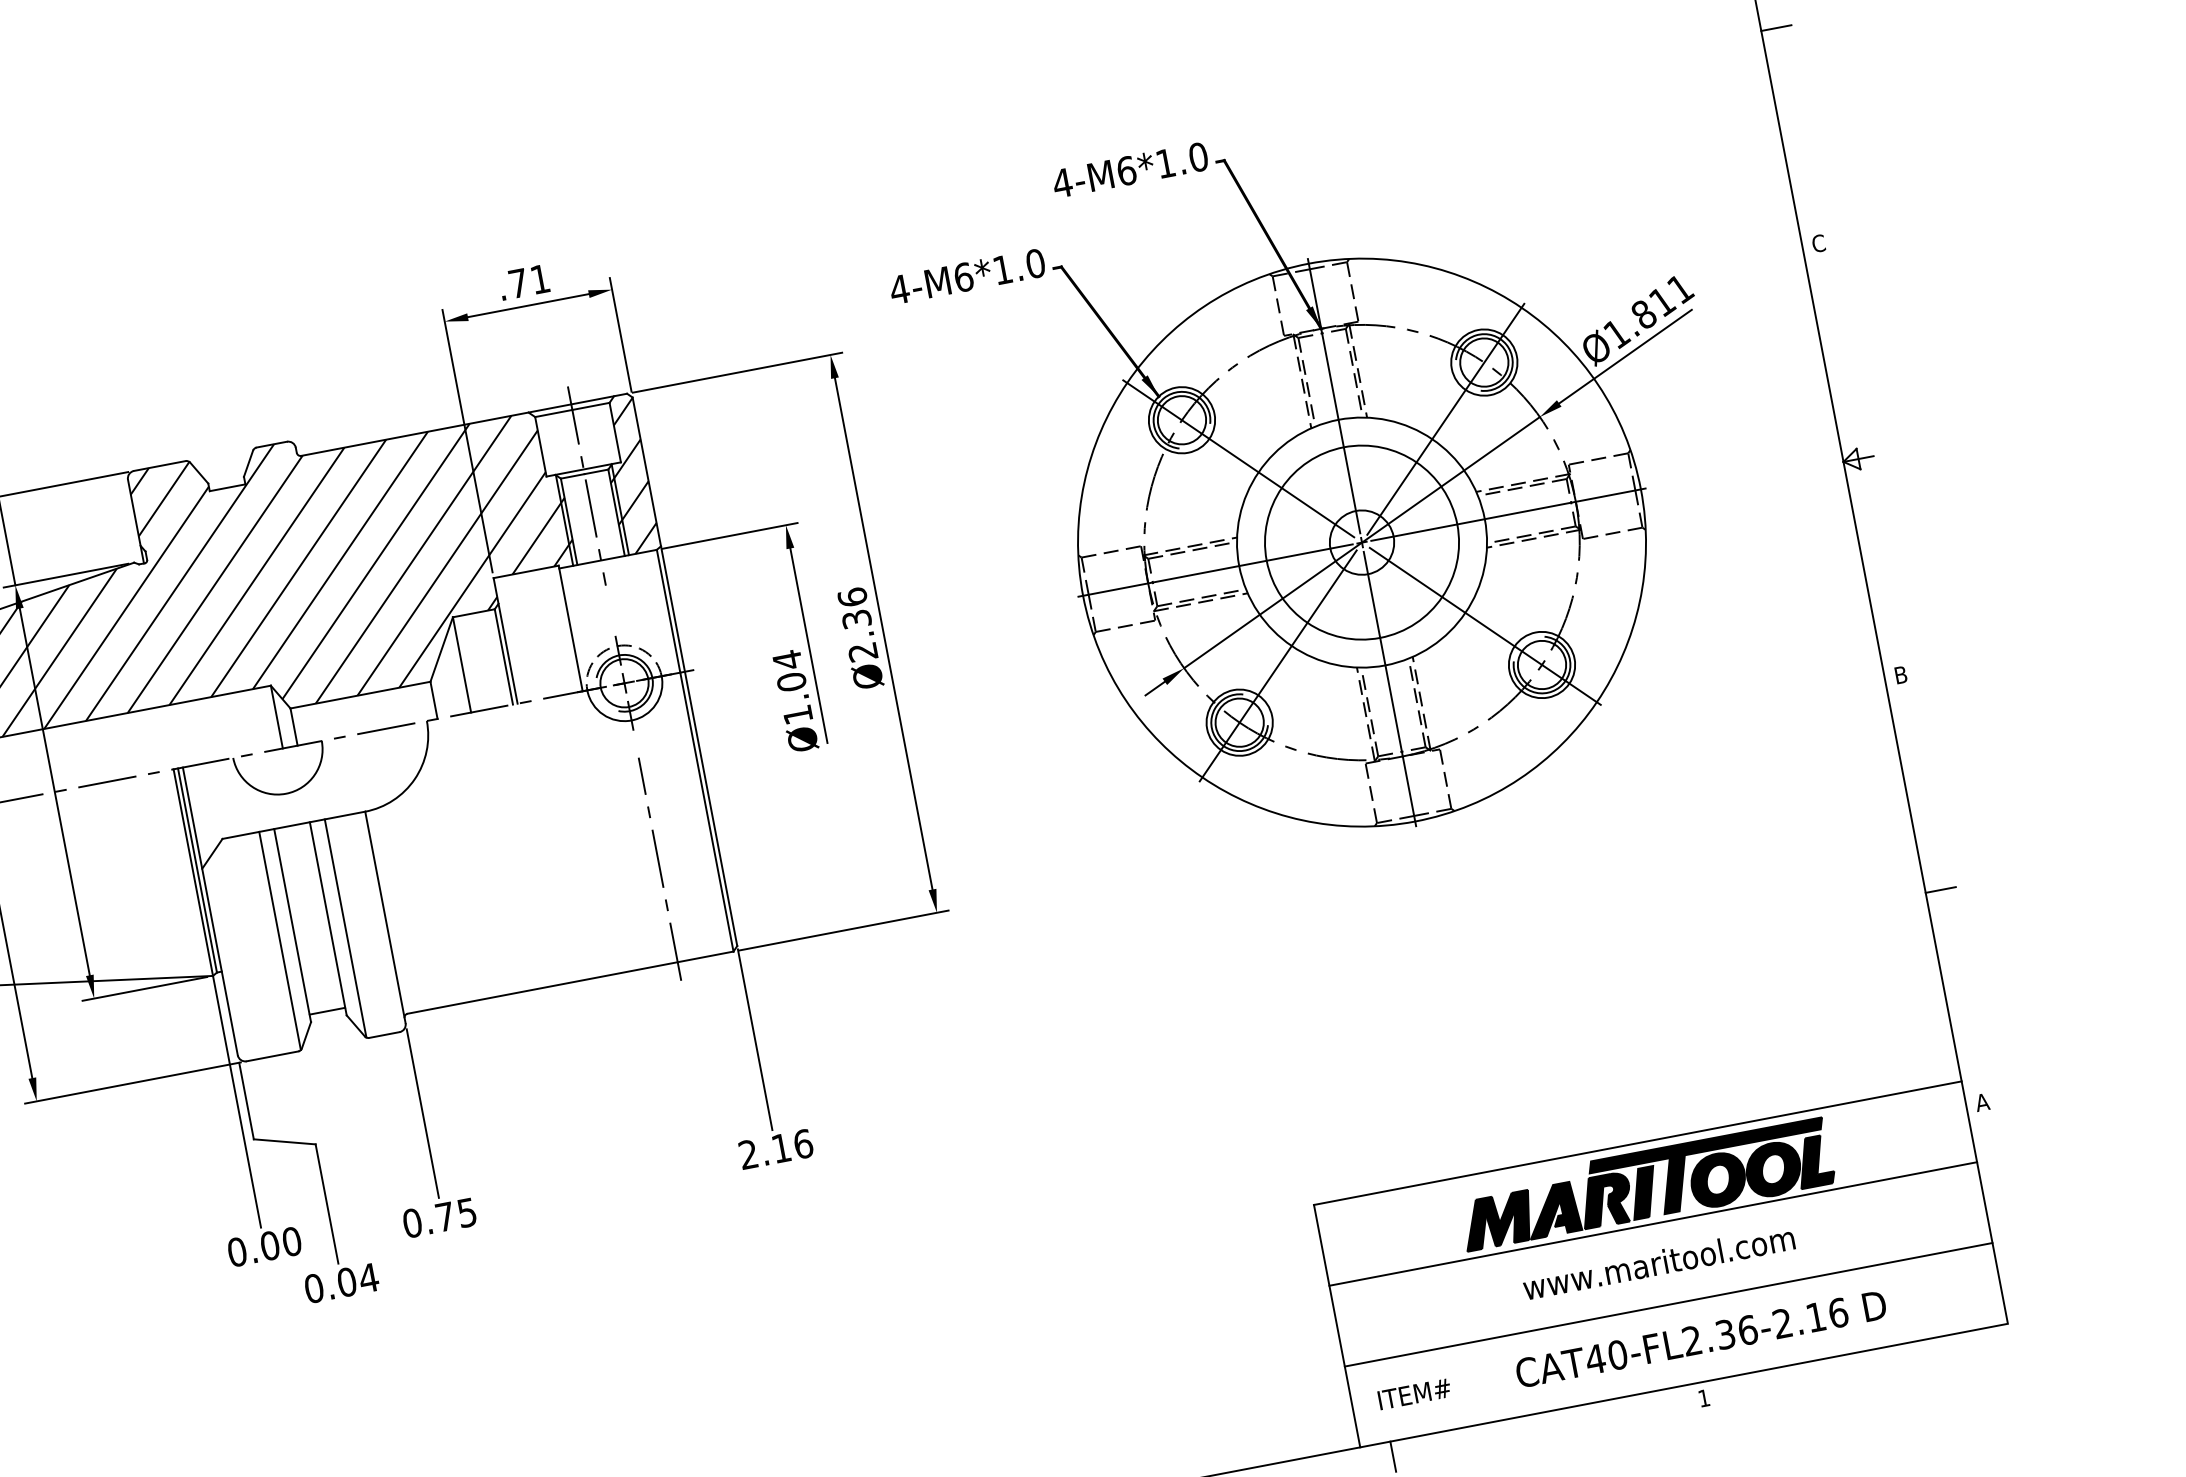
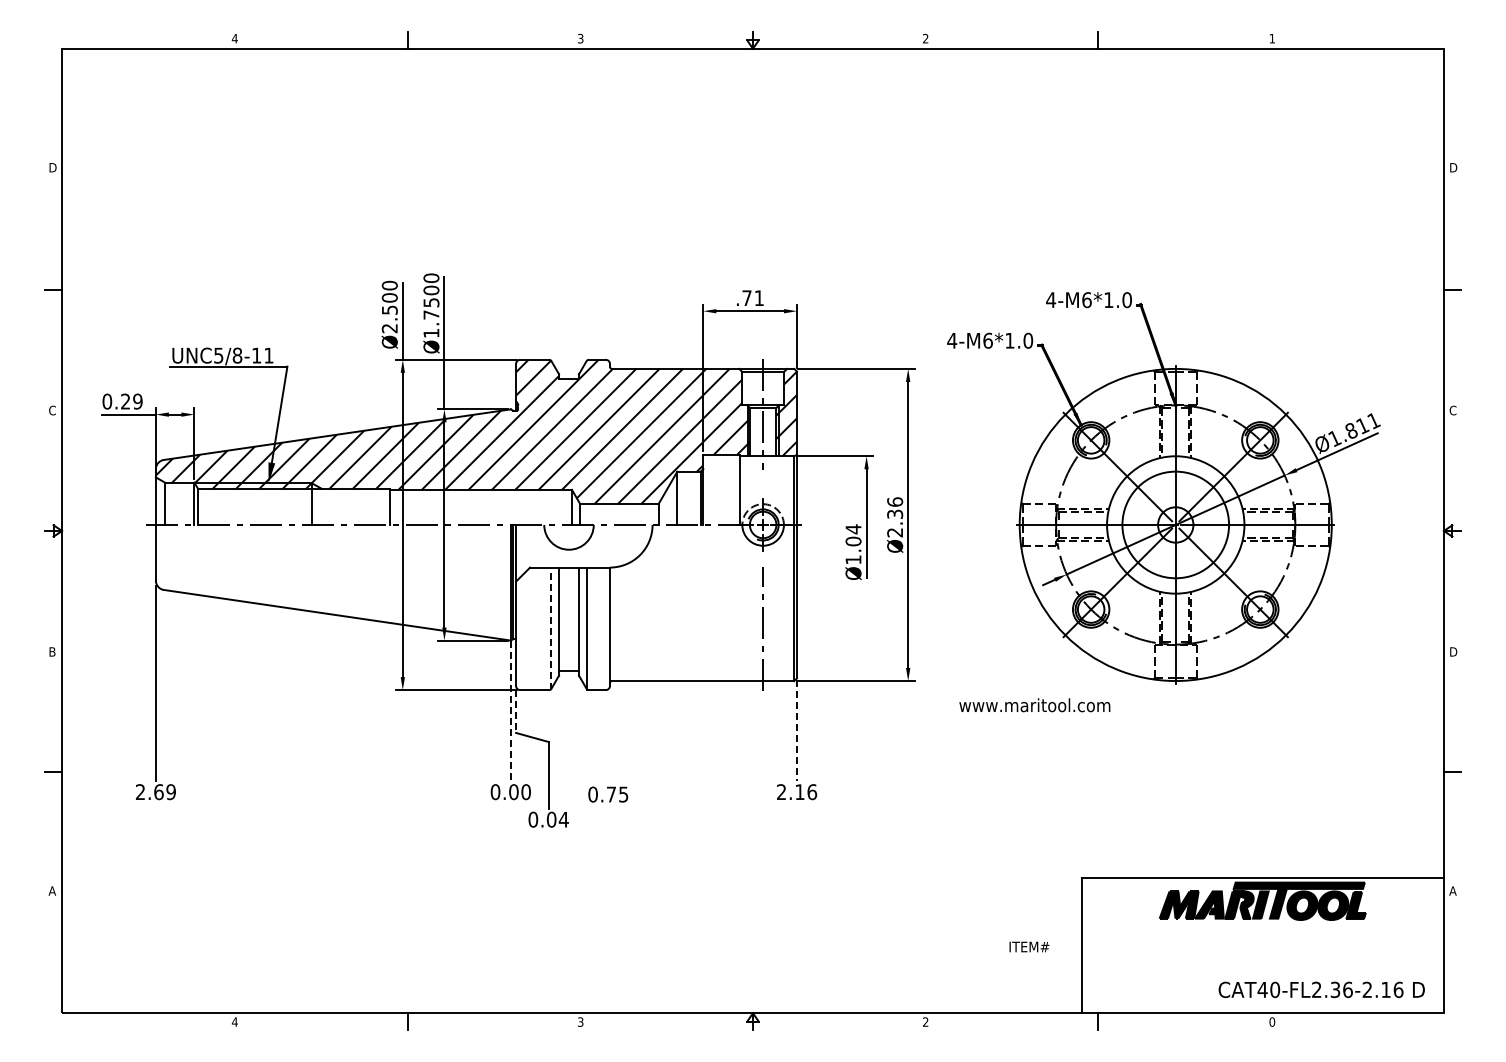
text: (1903, 675) -> (1454, 652), B -> D
line: (279, 940) -> (550, 628), solid -> dashed
line: (754, 1039) -> (796, 730), solid -> dashed
line: (236, 1102) -> (510, 711), solid -> dashed
line: (247, 1102) -> (516, 712), solid -> dashed
line: (421, 1113) -> (609, 736), removed
line: (1652, 1223) -> (1262, 922), removed
text: (1658, 1263) -> (1034, 705), moved
line: (1667, 1304) -> (1262, 967), removed
text: (1700, 1338) -> (1321, 989), moved
text: (1414, 1393) -> (1029, 946), moved
text: (1704, 1397) -> (1272, 1021), 1 -> 0

